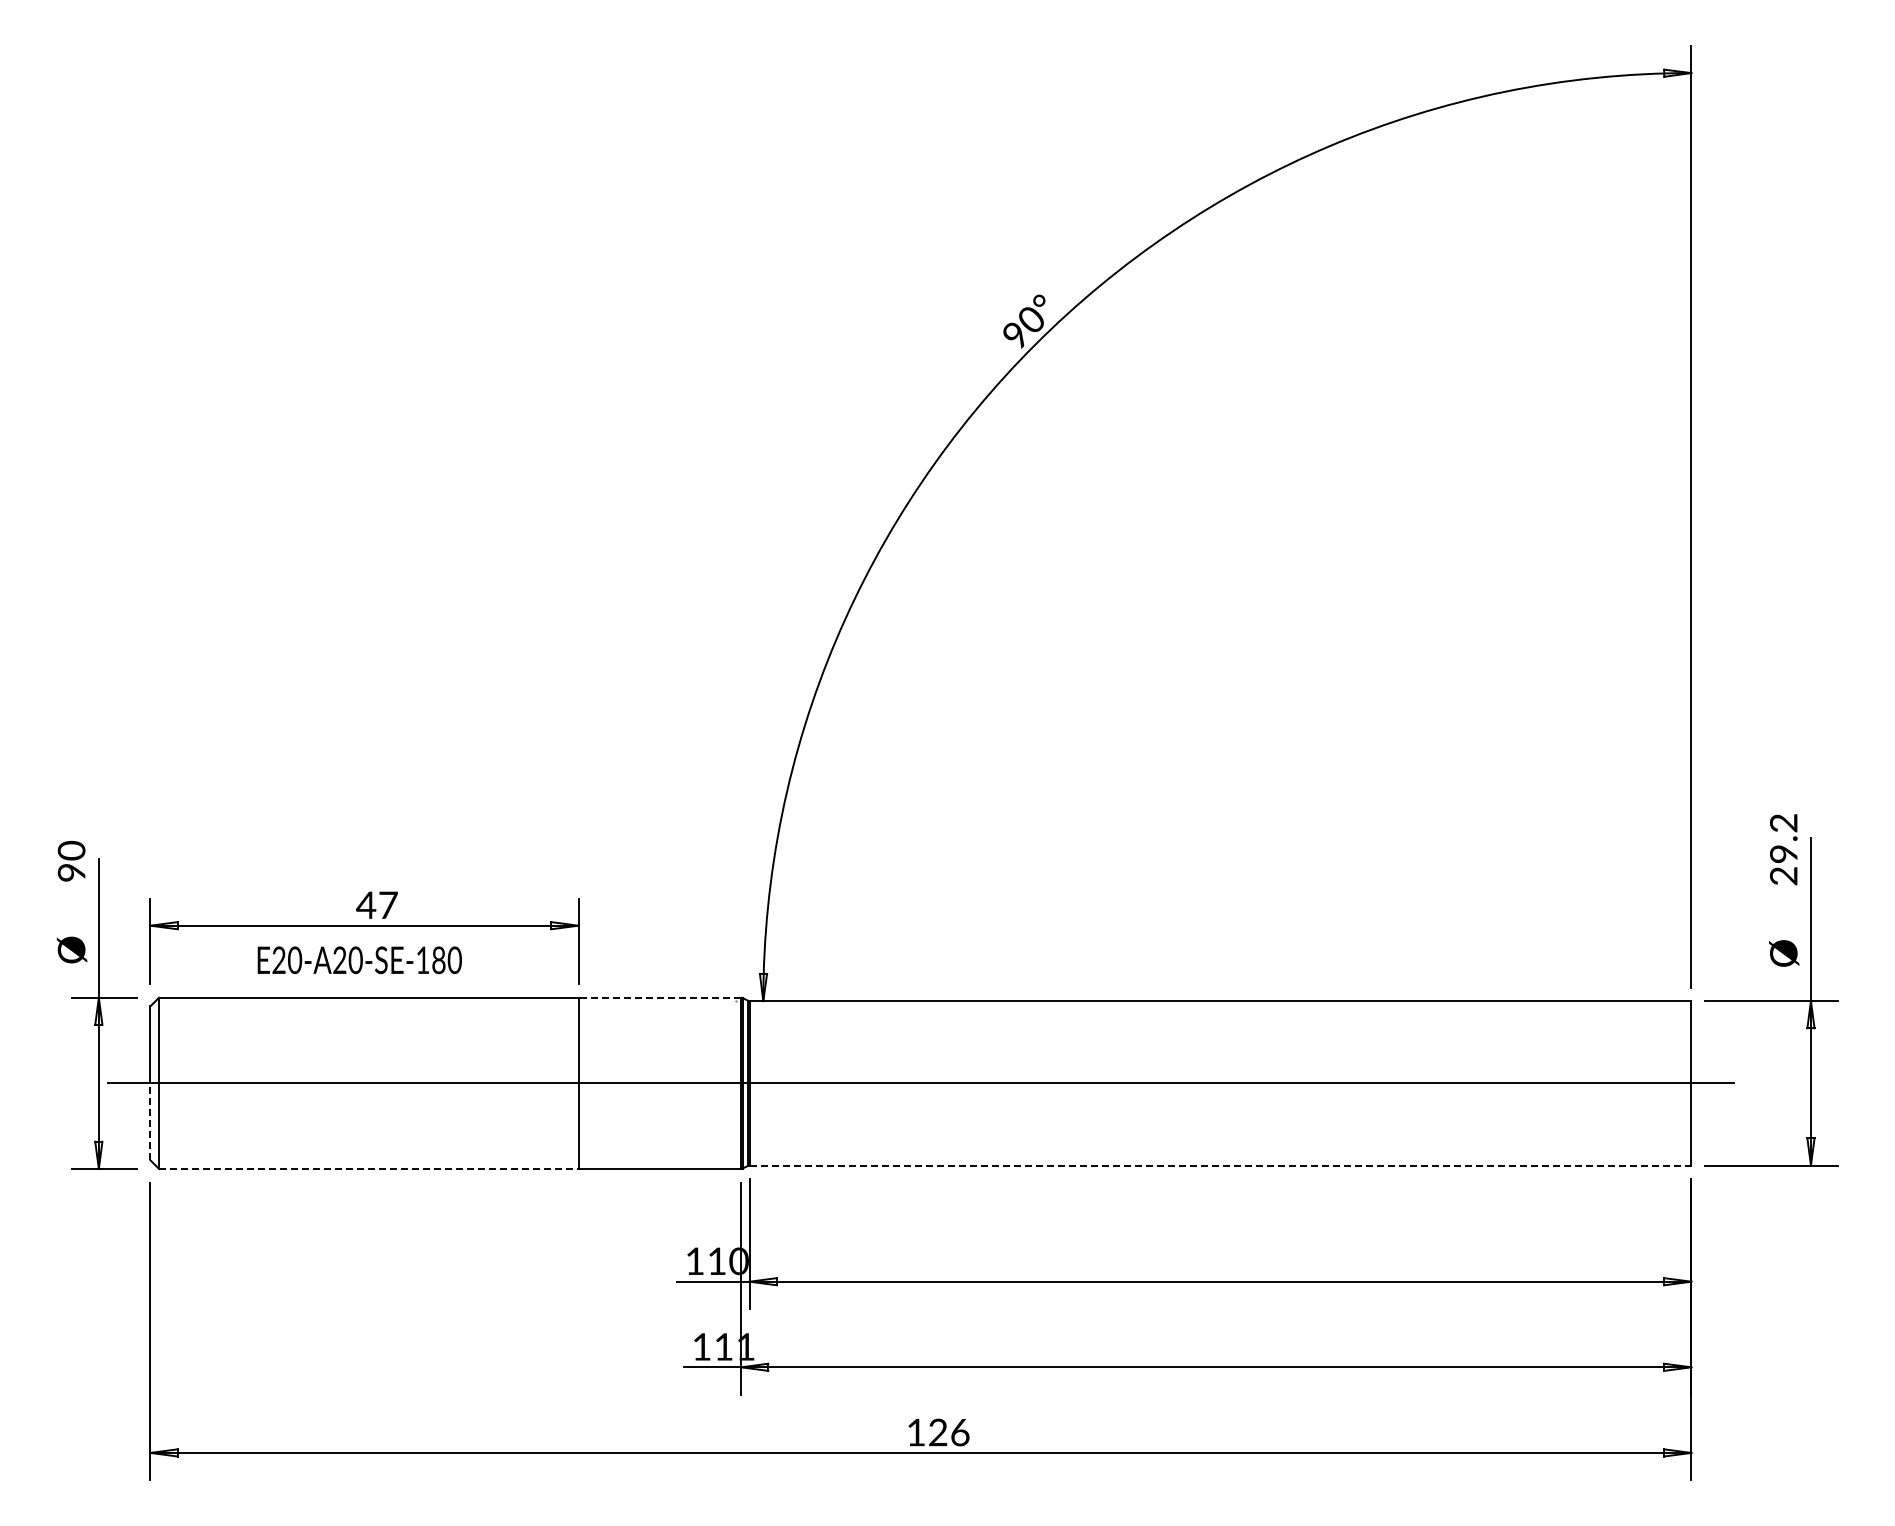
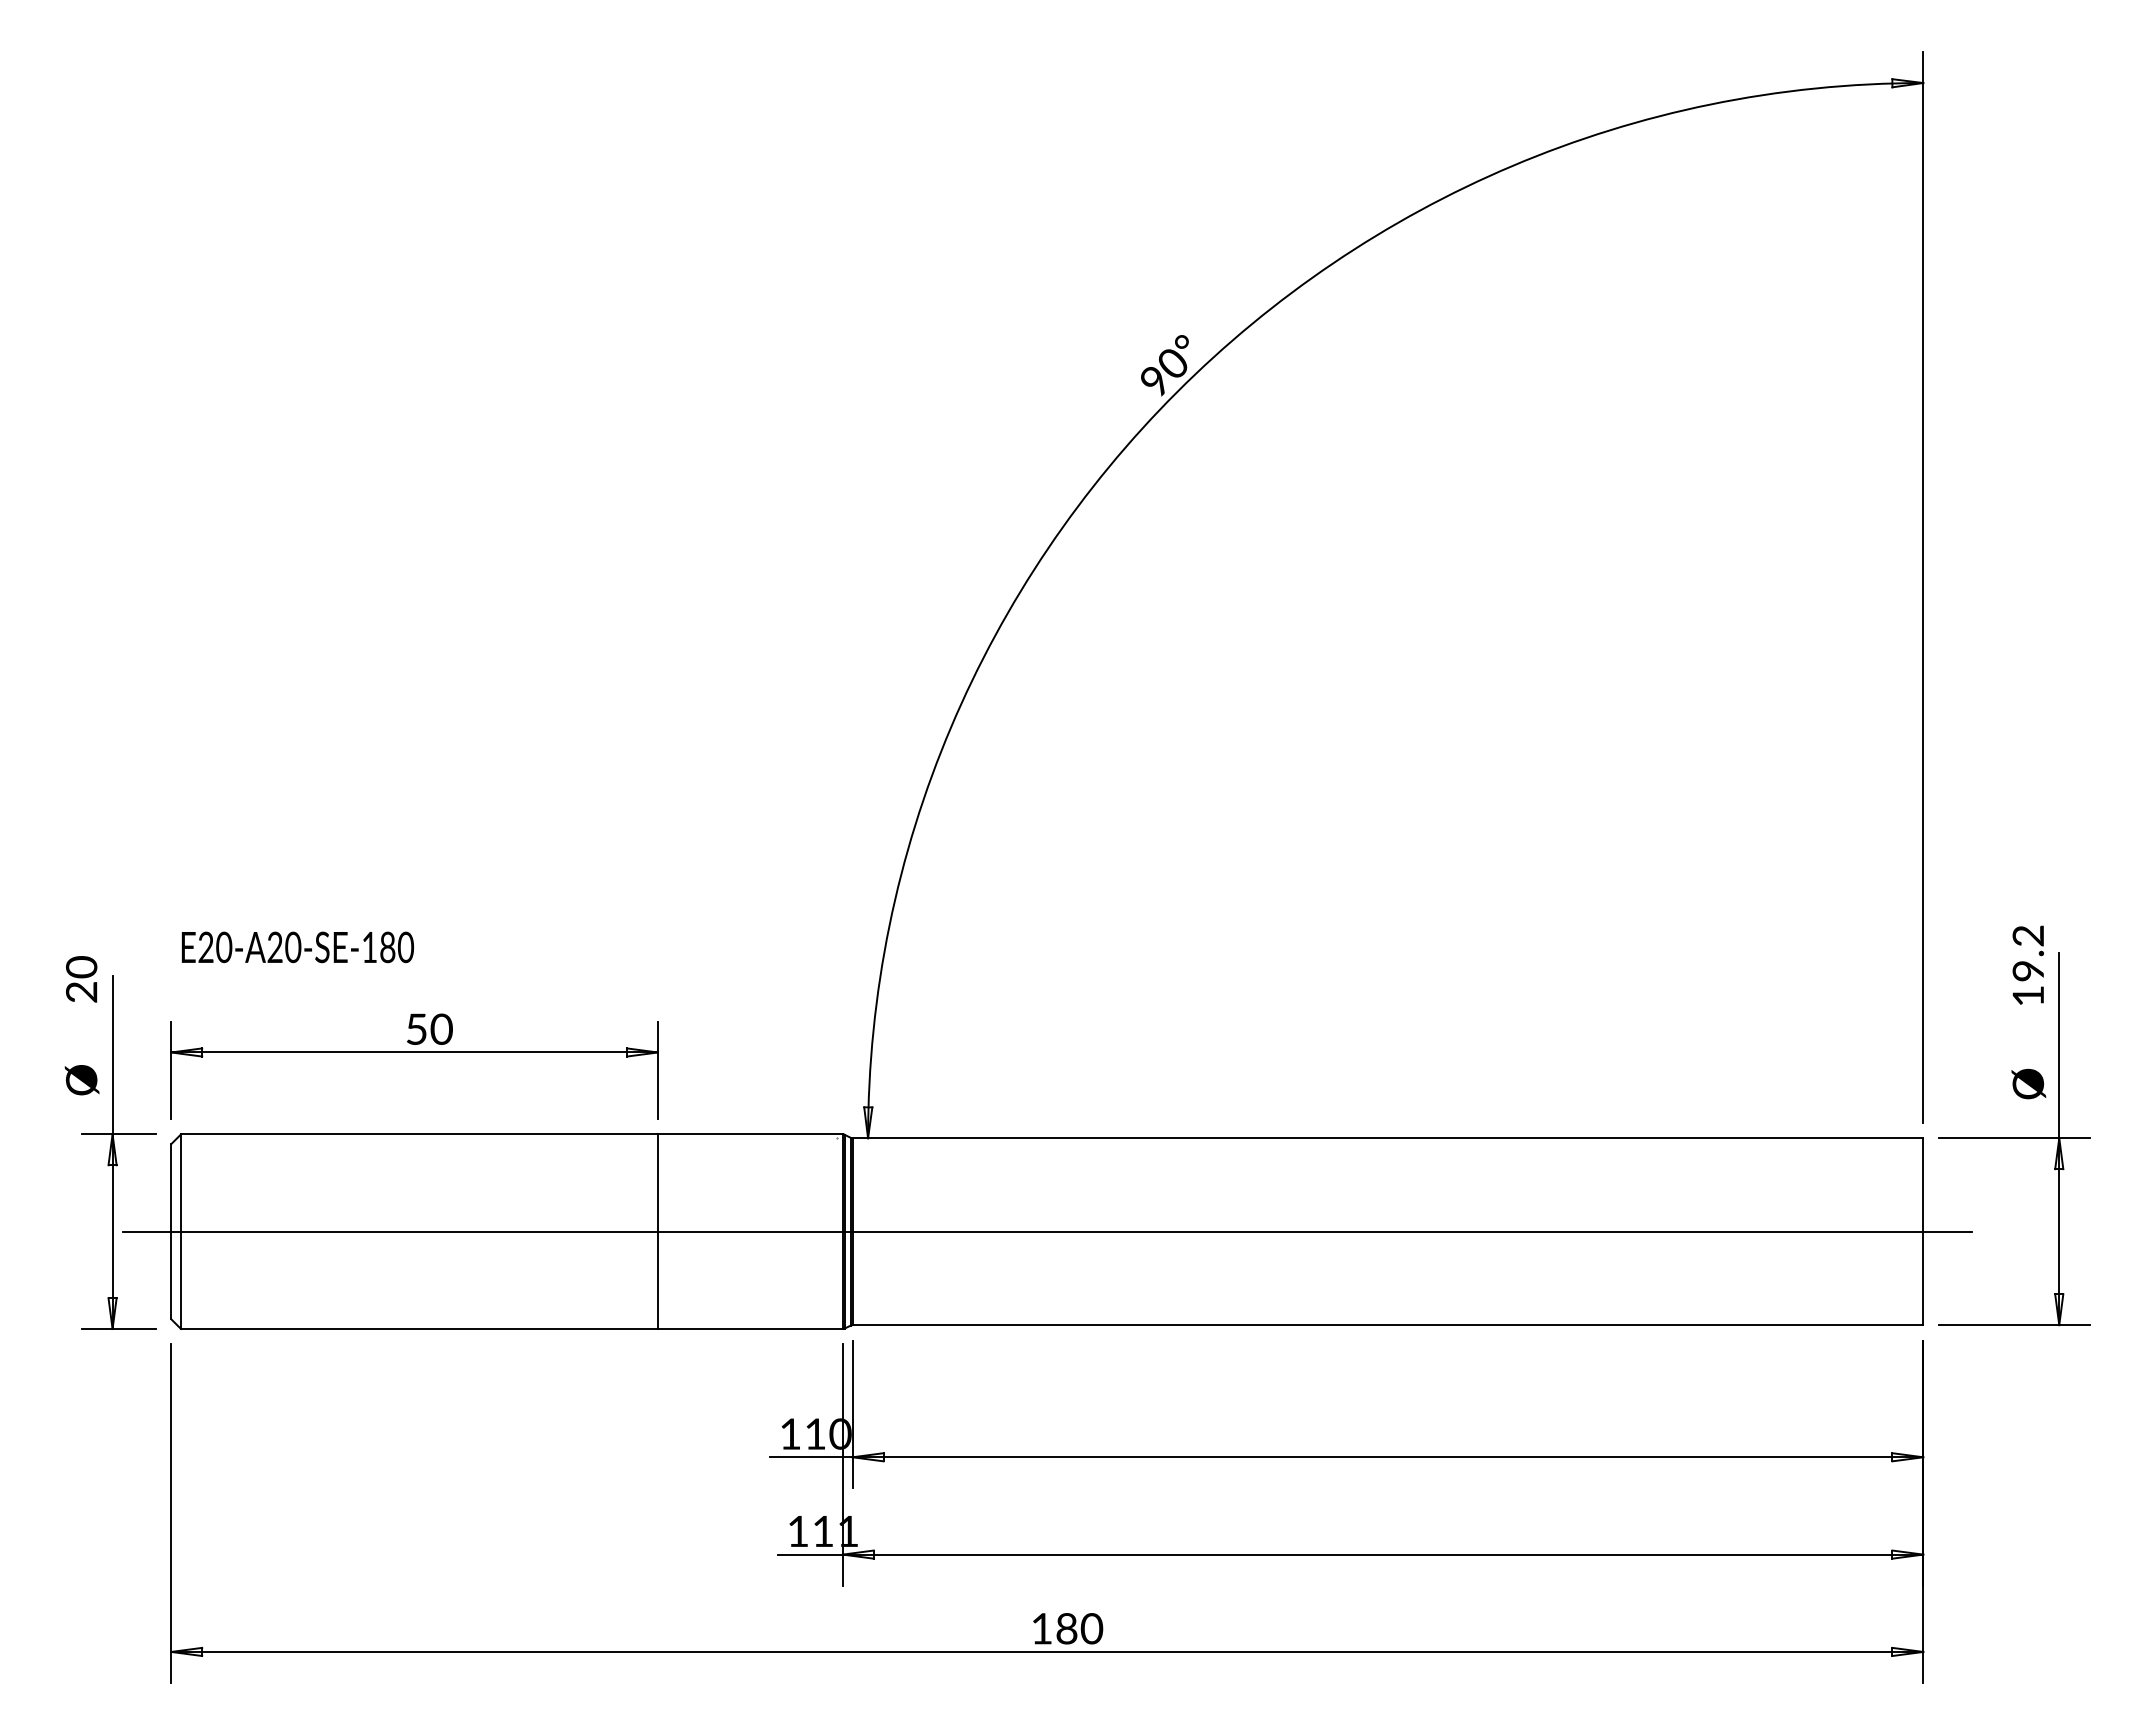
text: (71, 872) -> (81, 992), 90 -> 20
text: (1783, 876) -> (2028, 996), 29.2 -> 19.2
text: (377, 905) -> (429, 1029), 47 -> 50
text: (359, 960) -> (297, 947), moved
line: (659, 997) -> (750, 1134), dashed -> solid
line: (150, 1121) -> (171, 1275), dashed -> solid
line: (1220, 1165) -> (1387, 1325), dashed -> solid
line: (368, 1168) -> (419, 1328), dashed -> solid
text: (949, 1432) -> (1079, 1628), 126 -> 180

